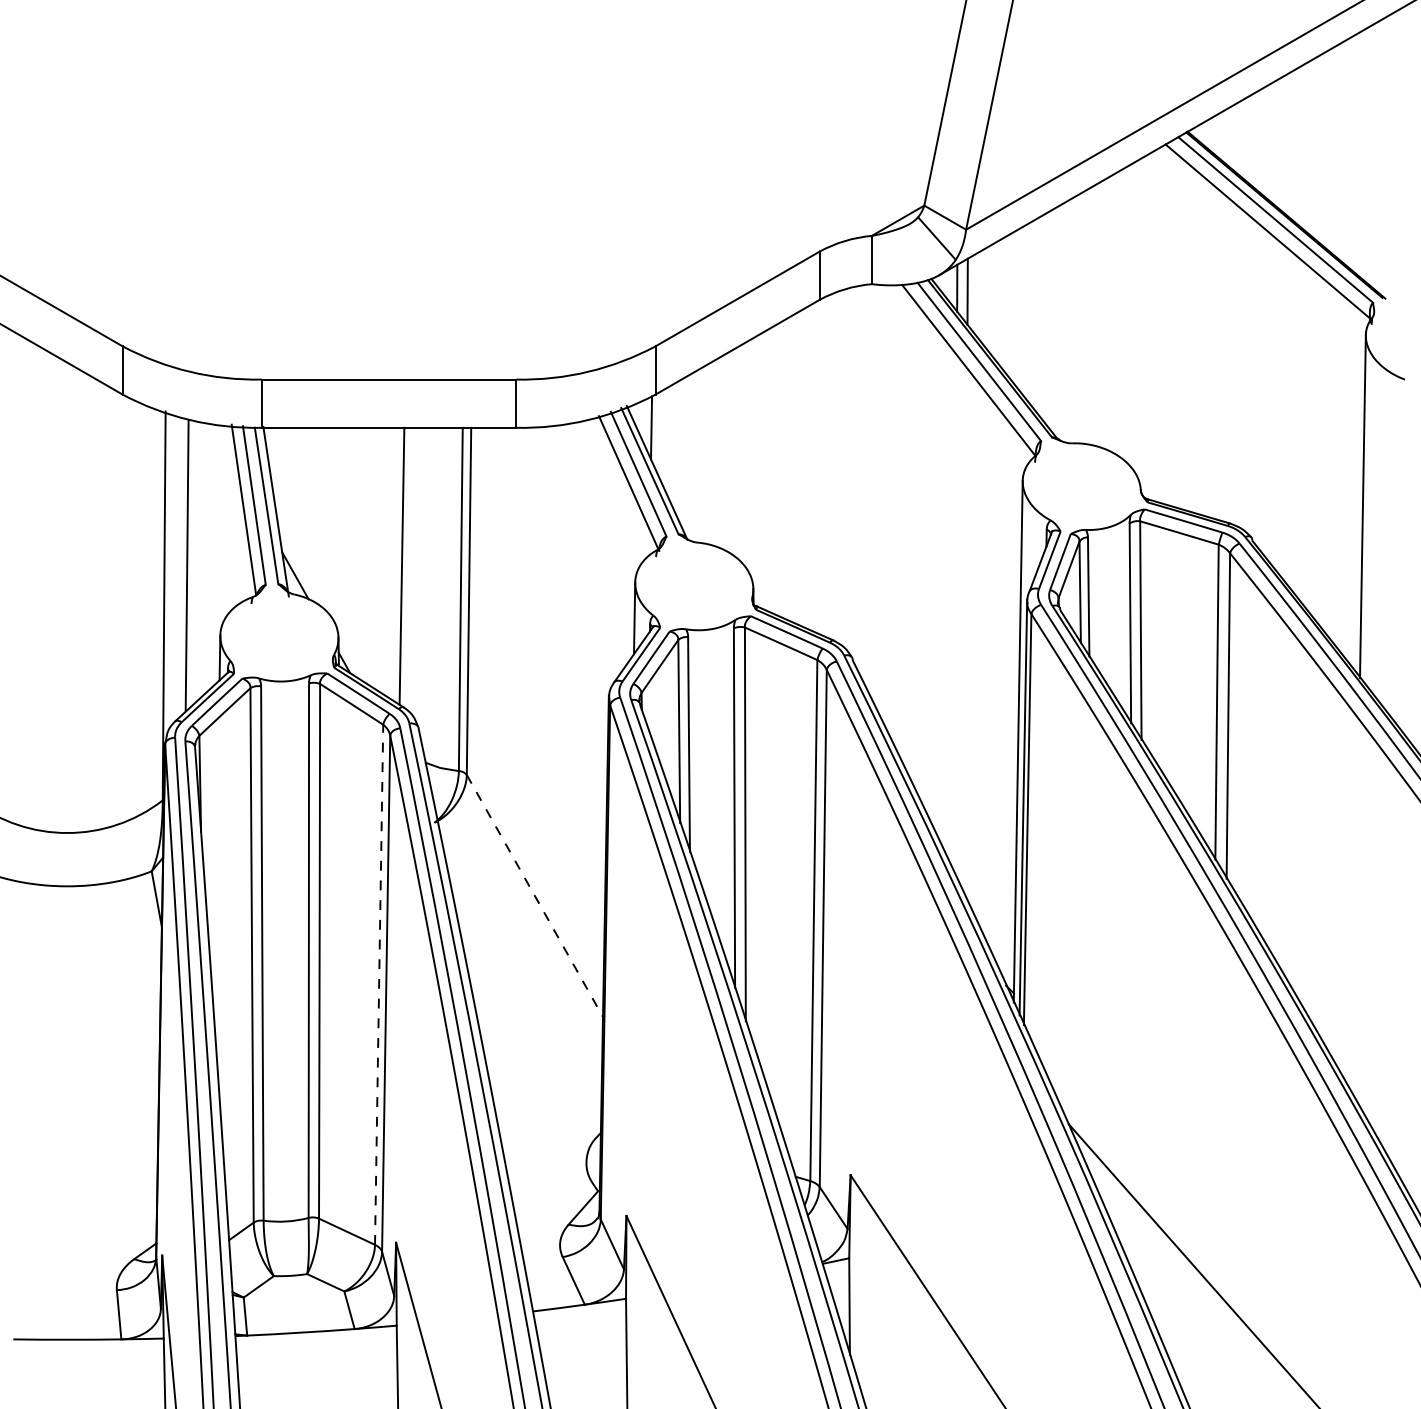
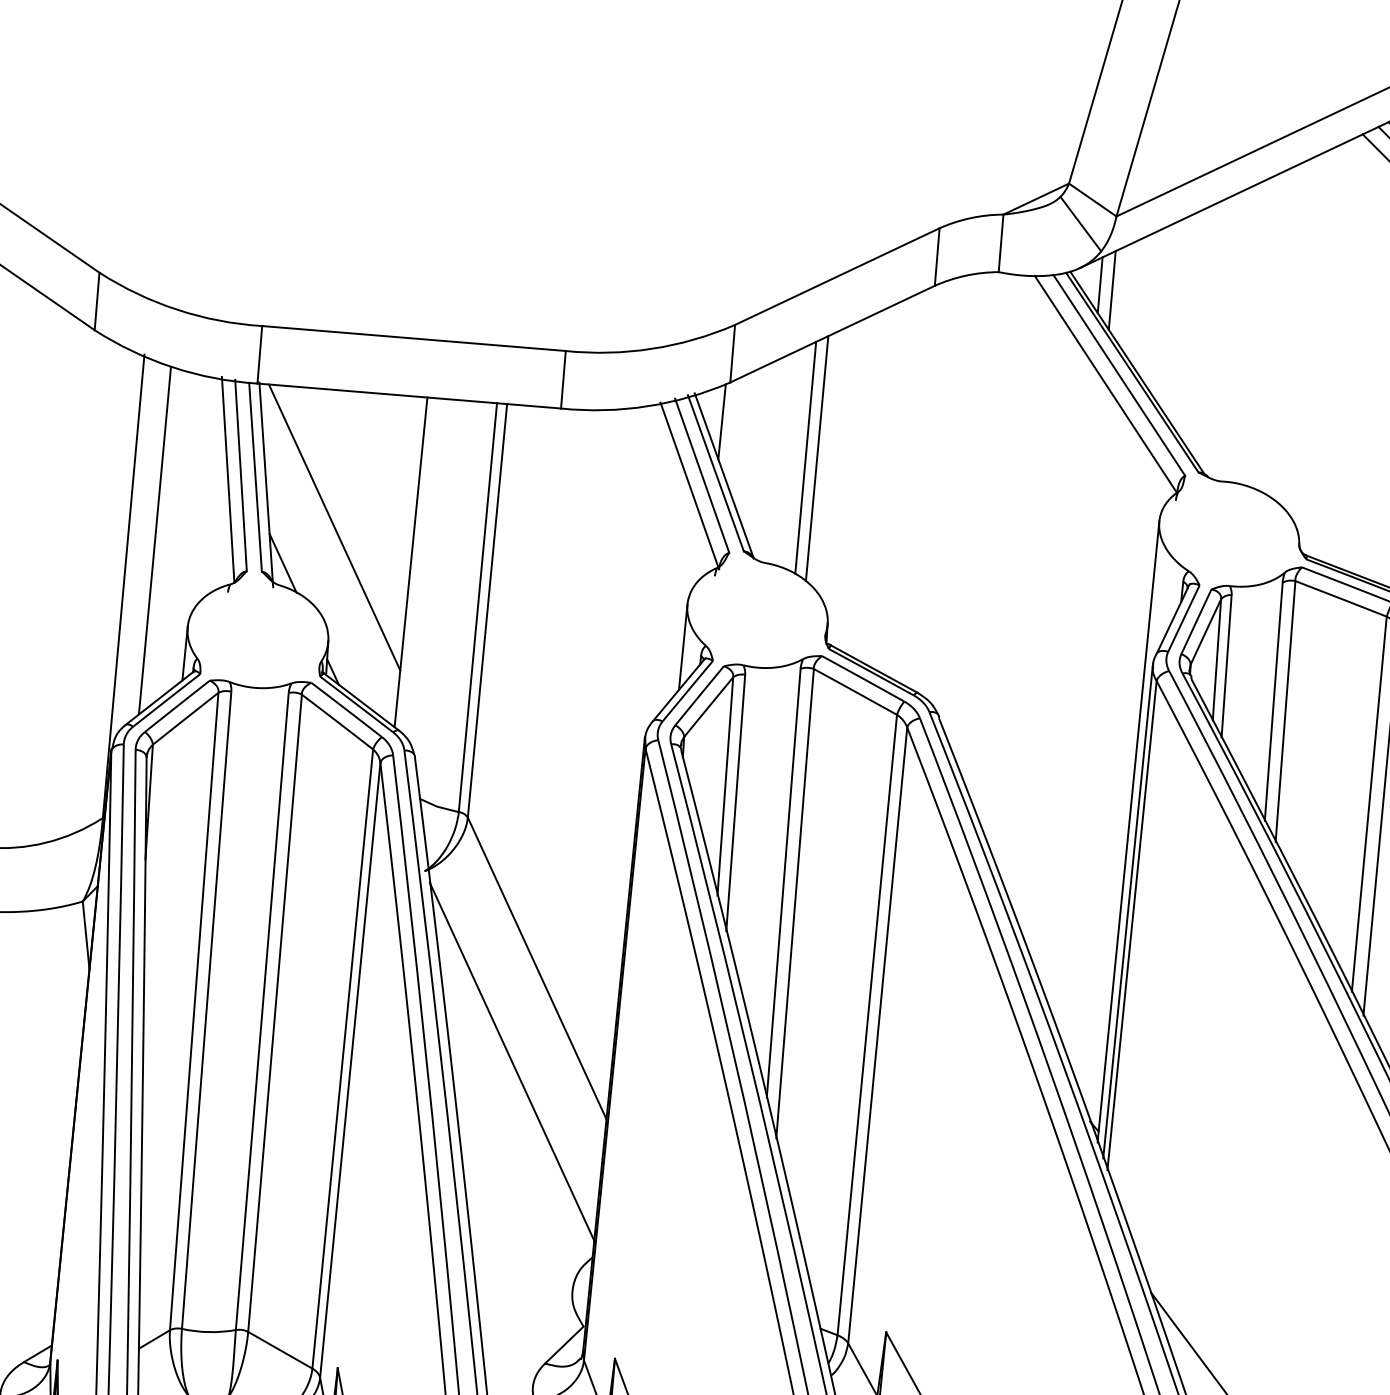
line: (723, 451) -> (805, 457), added
line: (733, 451) -> (817, 458), added
line: (335, 542) -> (334, 527), added
line: (534, 896) -> (536, 968), dashed -> solid
line: (520, 975) -> (512, 1061), added
line: (379, 984) -> (343, 1058), dashed -> solid

